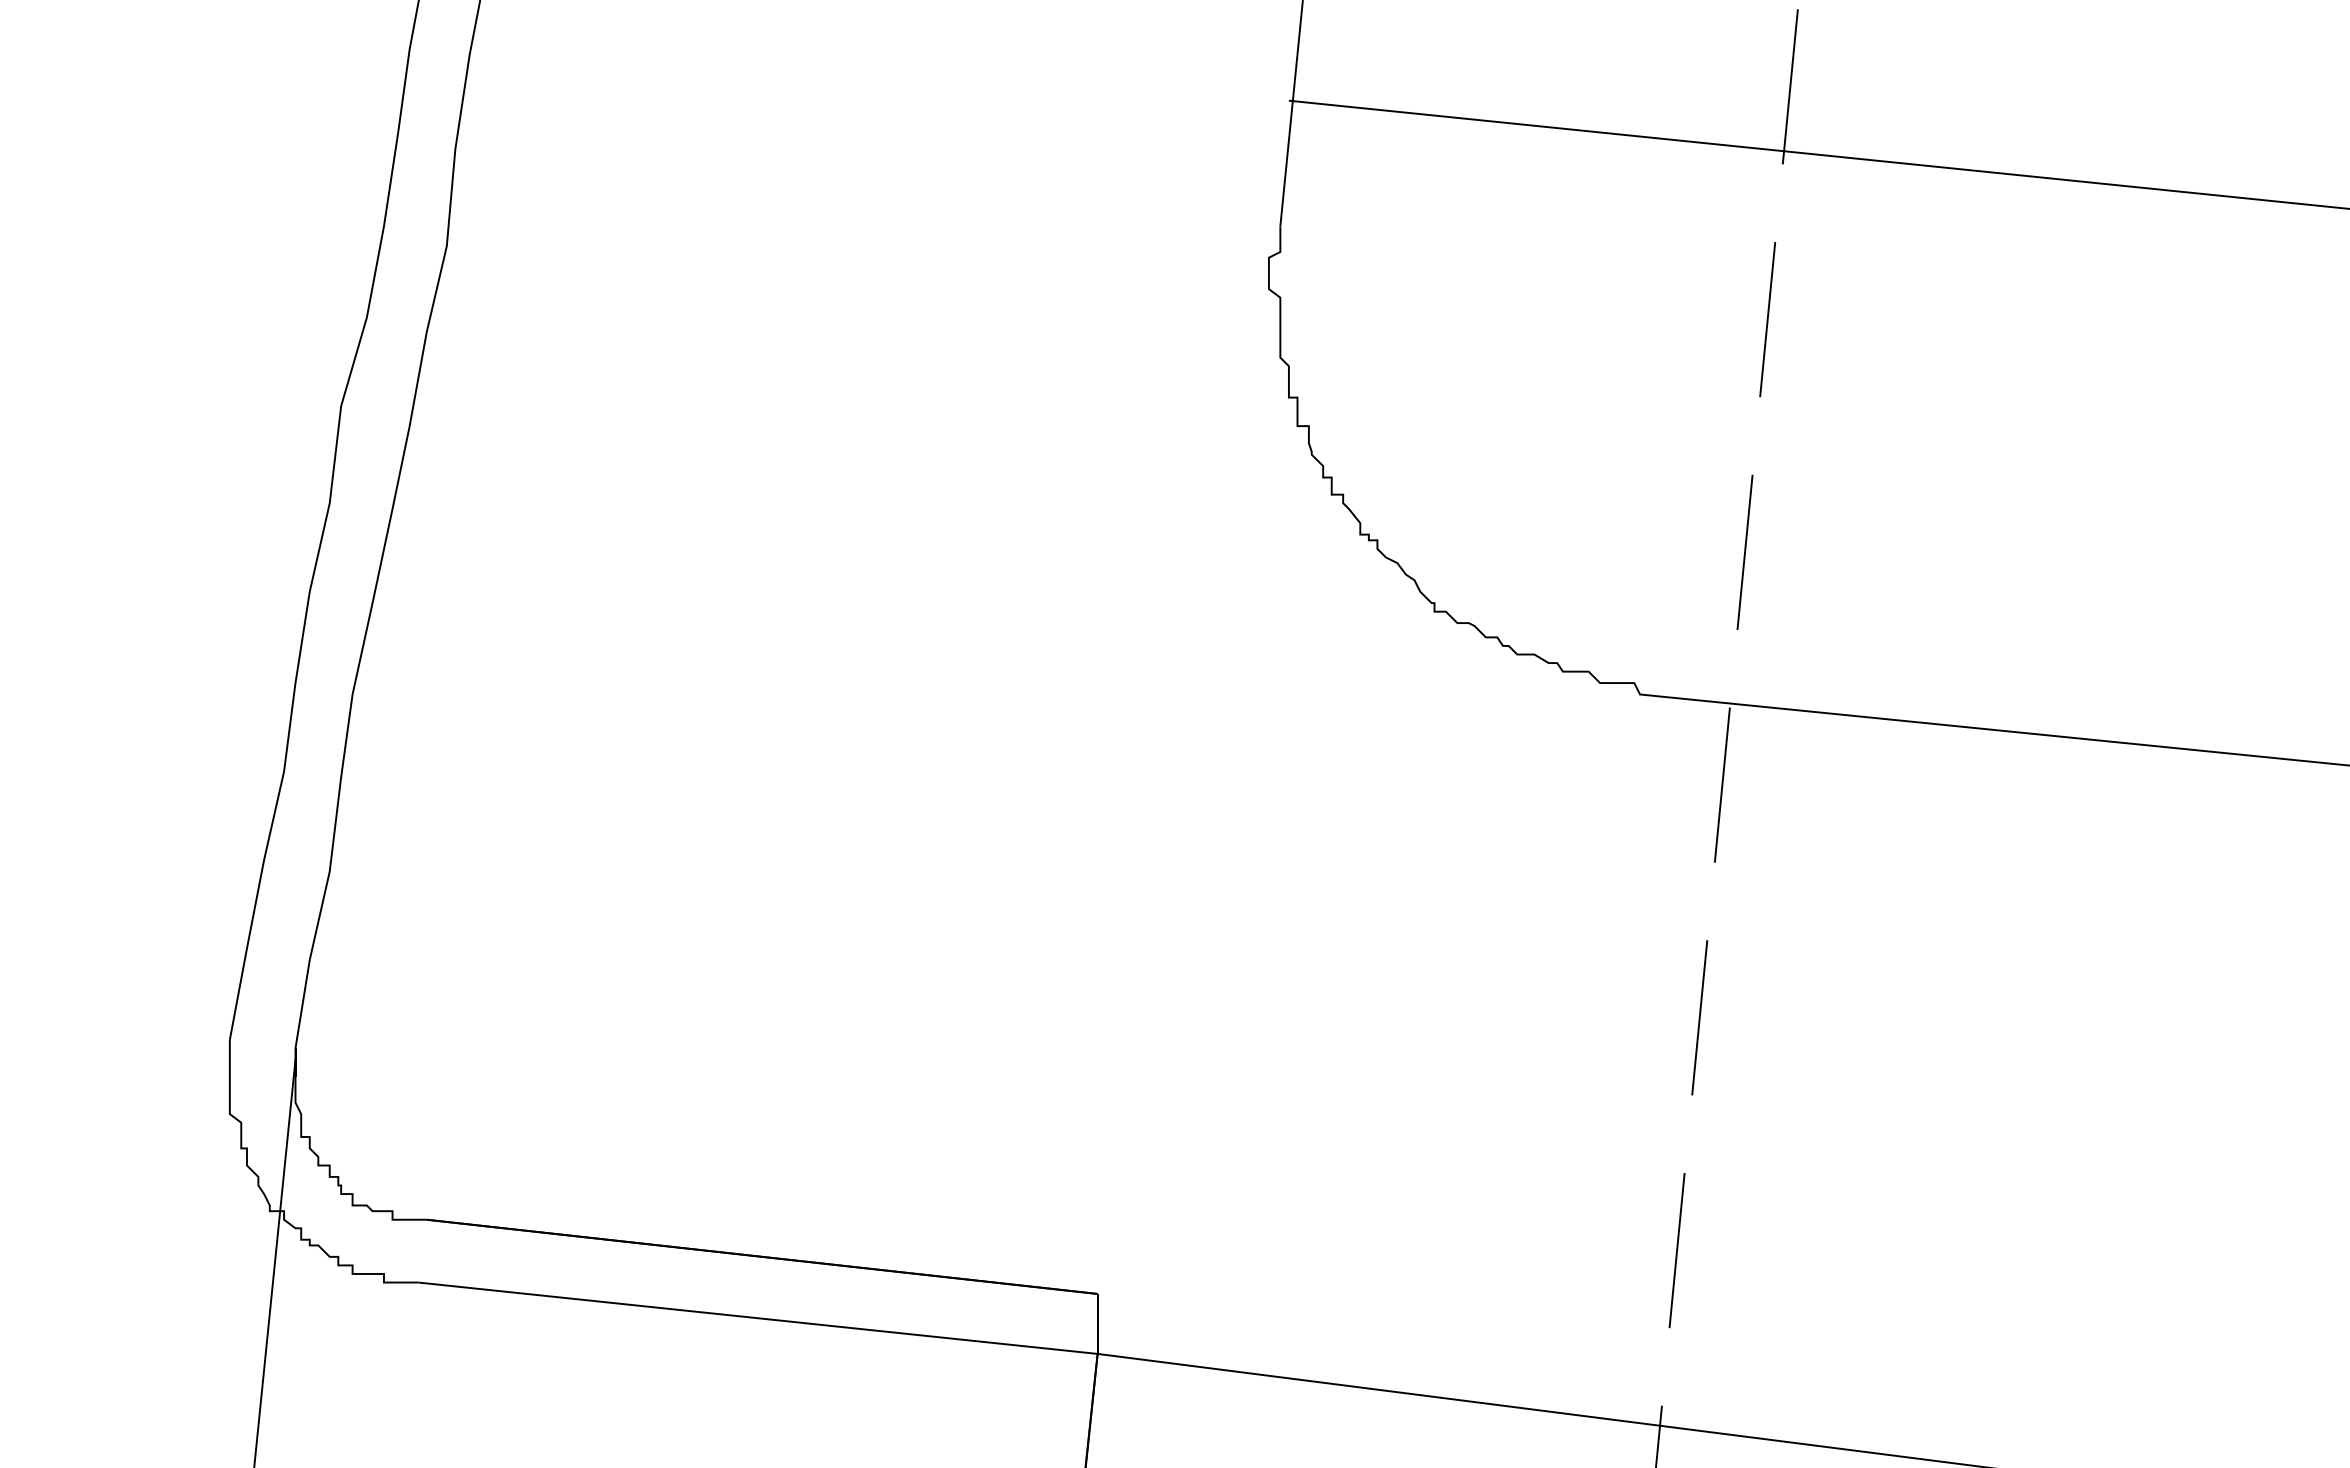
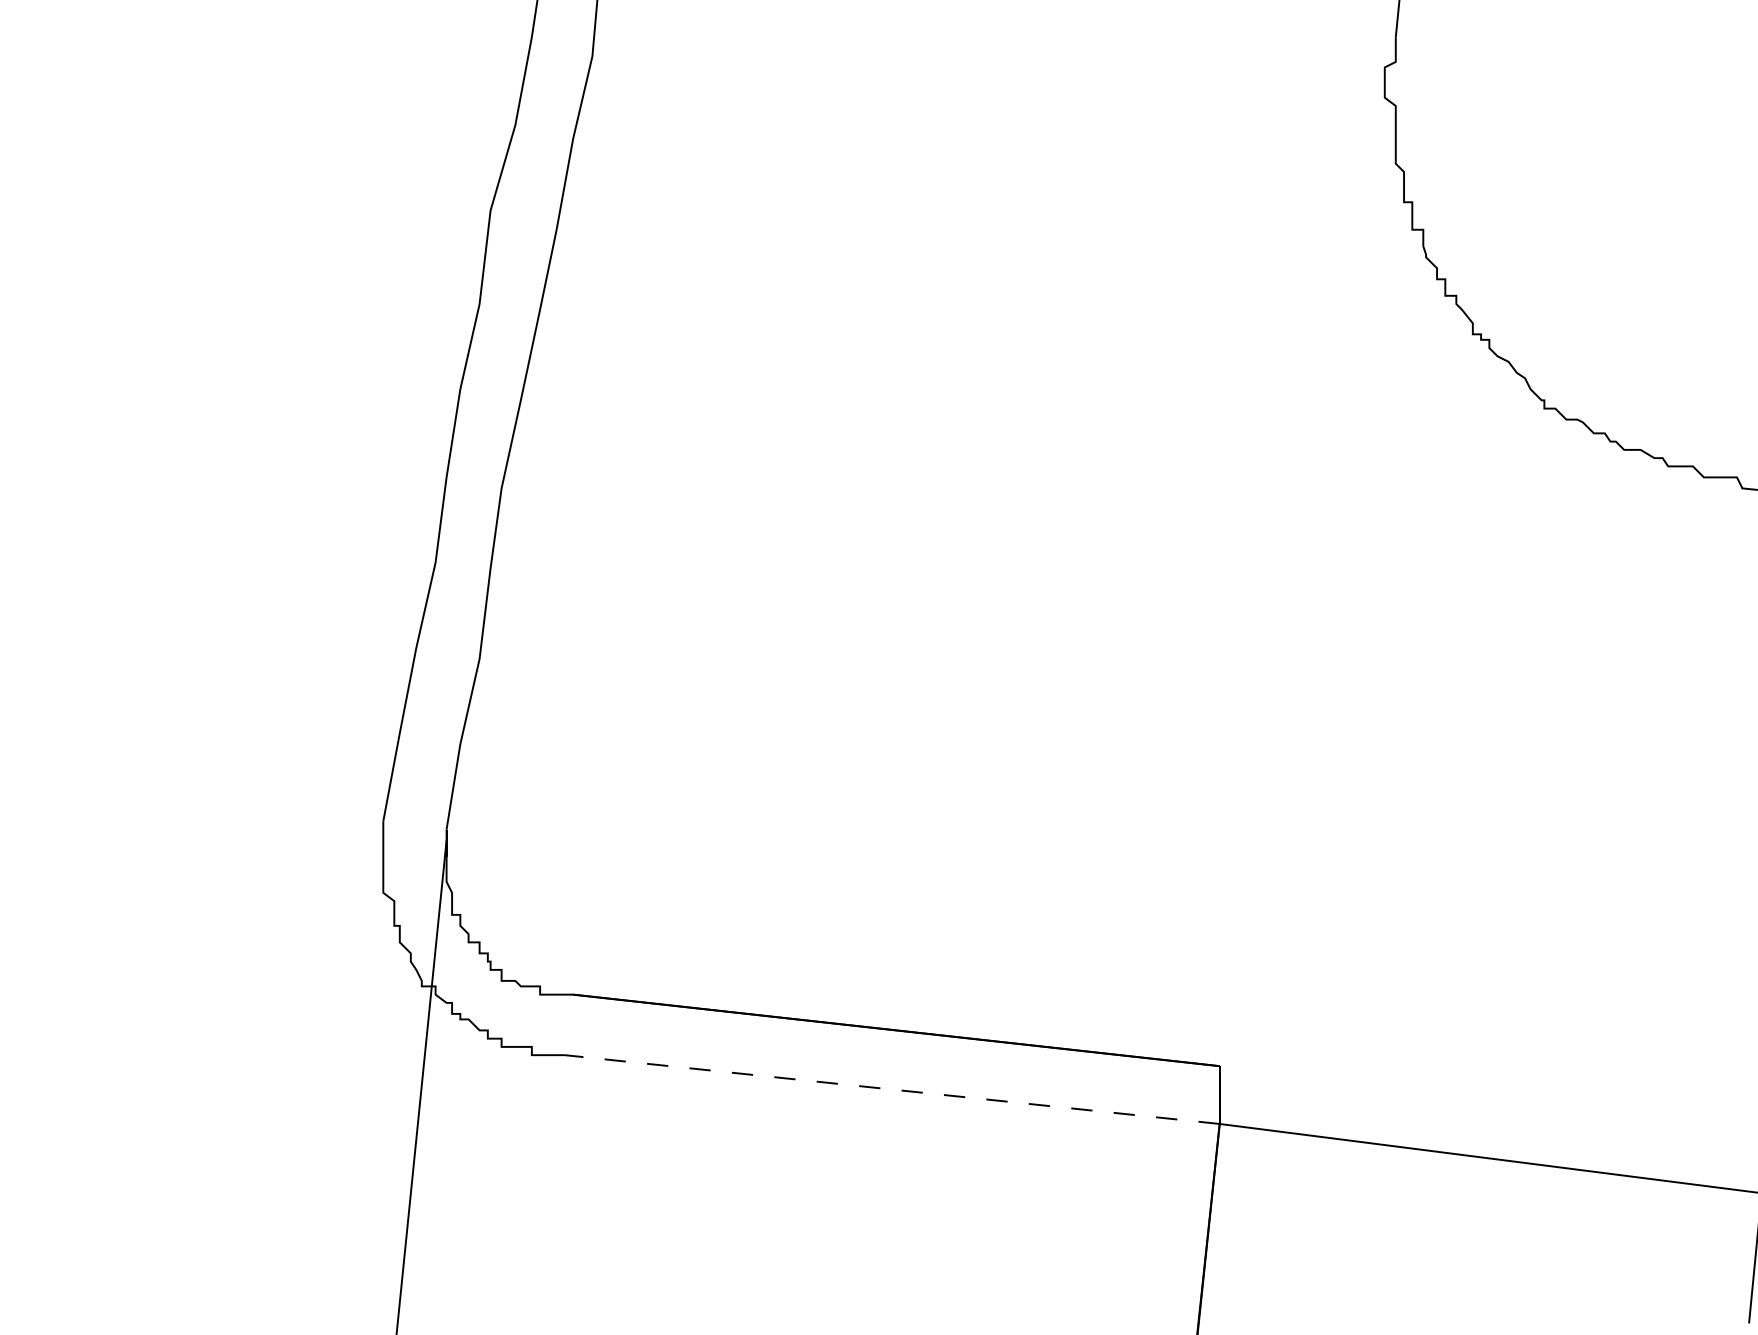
line: (757, 1318) -> (891, 1089), solid -> dashed

